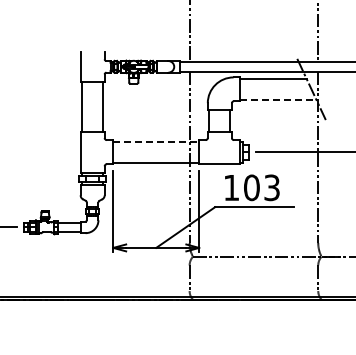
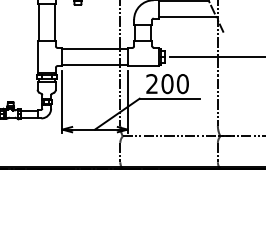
line: (278, 99) -> (187, 17), dashed -> solid
line: (156, 141) -> (95, 48), dashed -> solid
text: (252, 187) -> (168, 83), 103 -> 200

